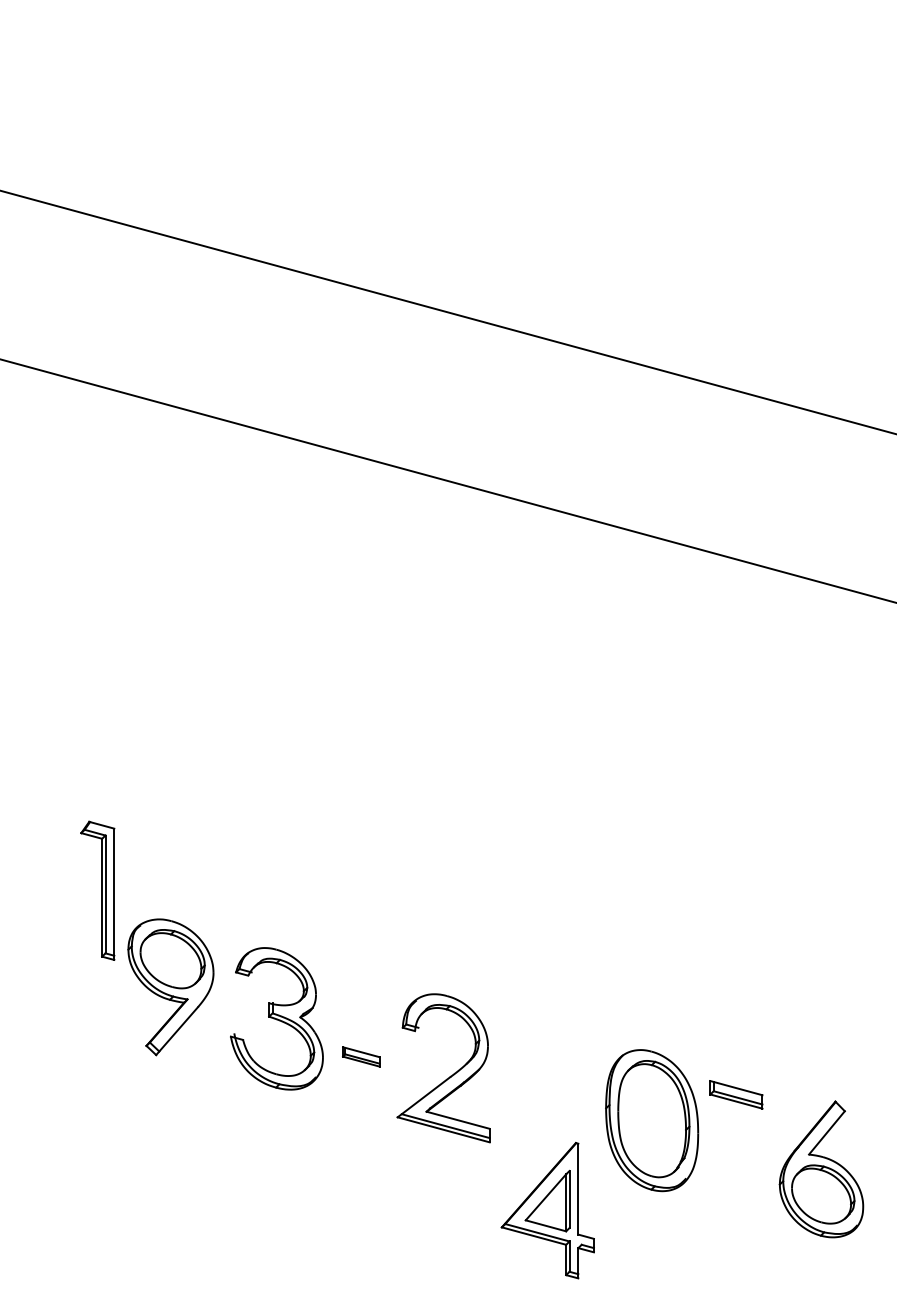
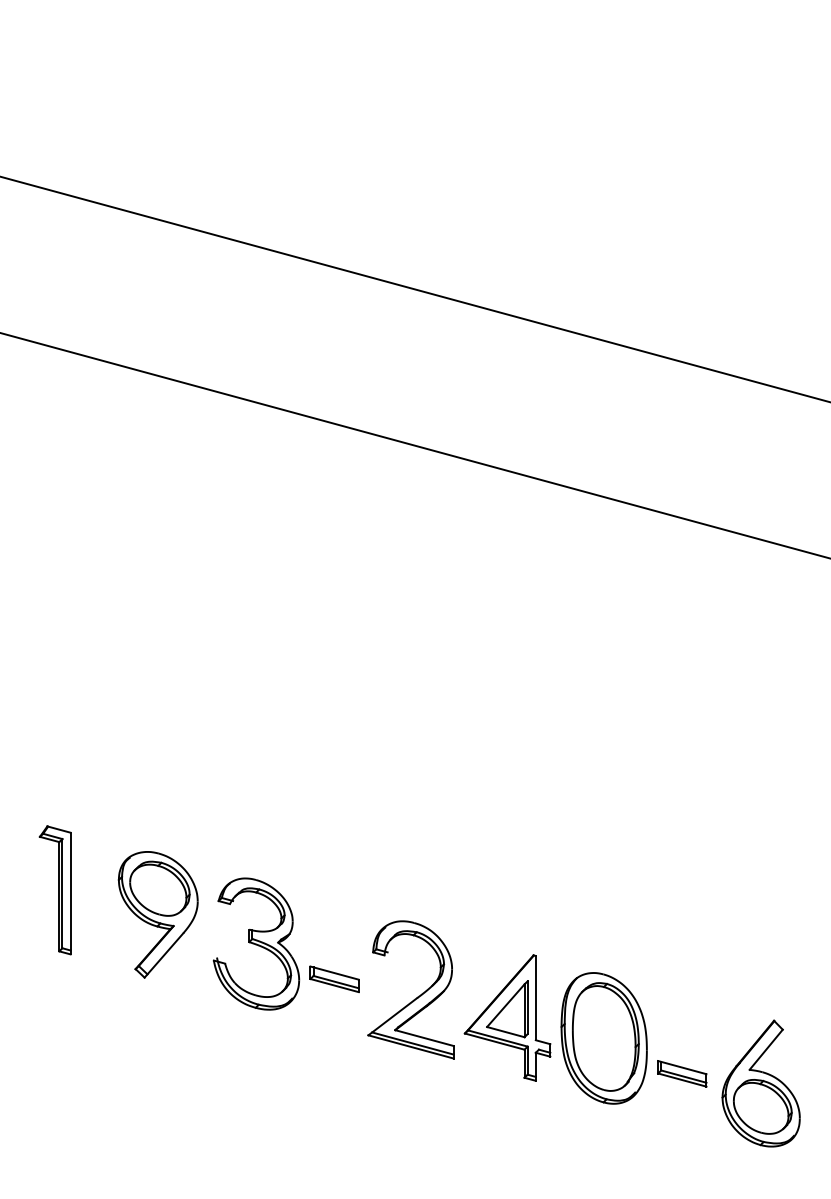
part: (97, 890) -> (55, 890), moved
part: (361, 1056) -> (334, 978), size x1.43
part: (736, 1094) -> (682, 1073), moved
part: (547, 1210) -> (507, 1017), moved

